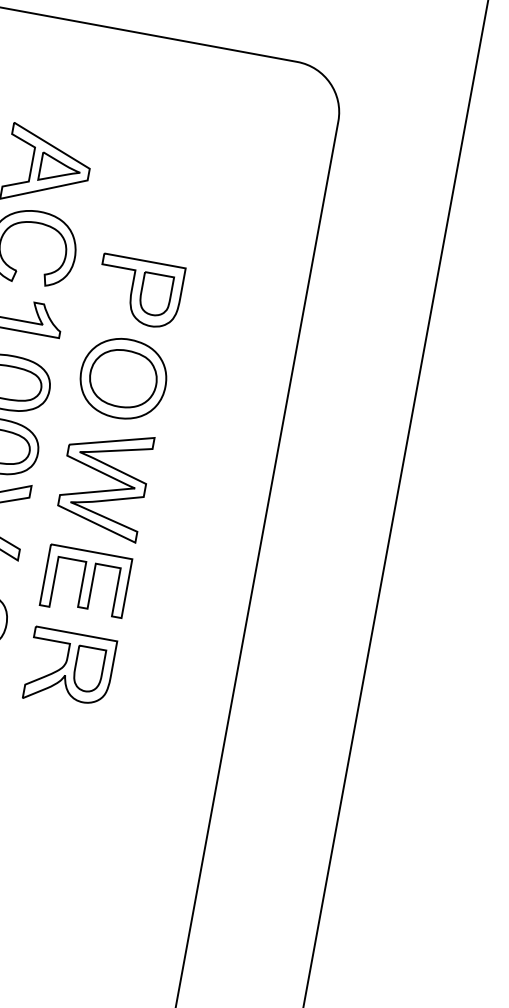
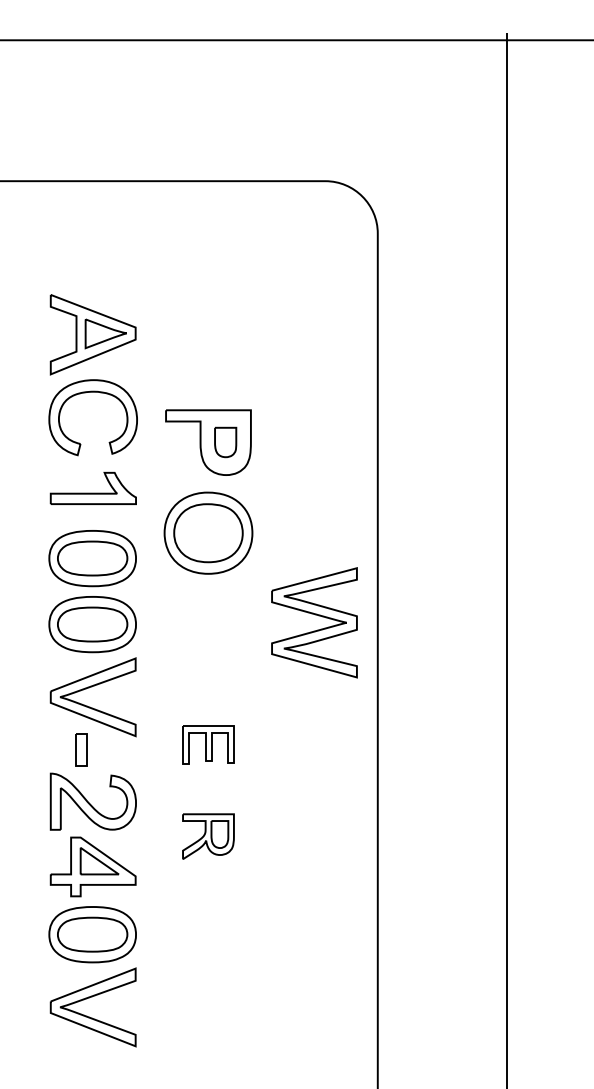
part: (155, 294) -> (225, 442), size x0.7
part: (106, 476) -> (315, 615), moved
part: (86, 582) -> (208, 745), size x0.6
part: (70, 669) -> (208, 836), size x0.6

